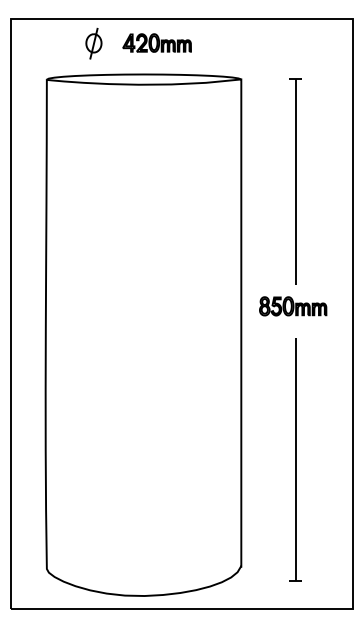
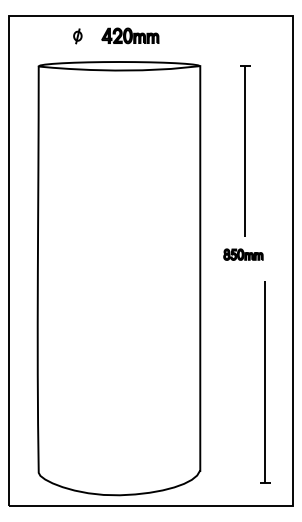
part: (93, 43) -> (77, 36), size x0.6
part: (293, 306) -> (243, 254), size x0.7
part: (295, 459) -> (265, 381), moved

